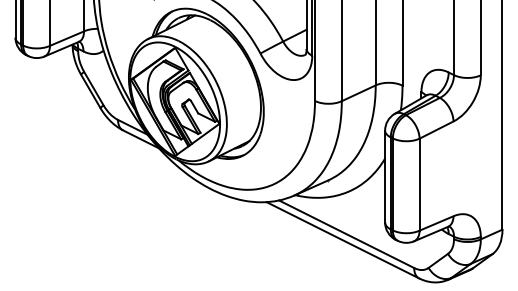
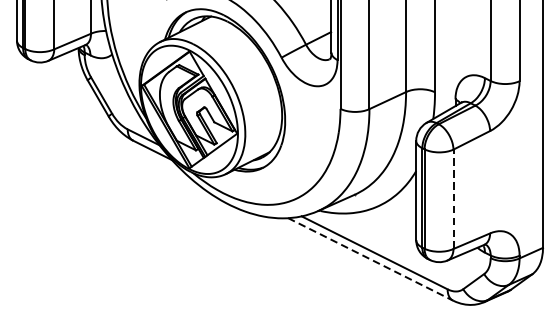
line: (419, 184) -> (453, 199), solid -> dashed
line: (343, 240) -> (371, 259), solid -> dashed

